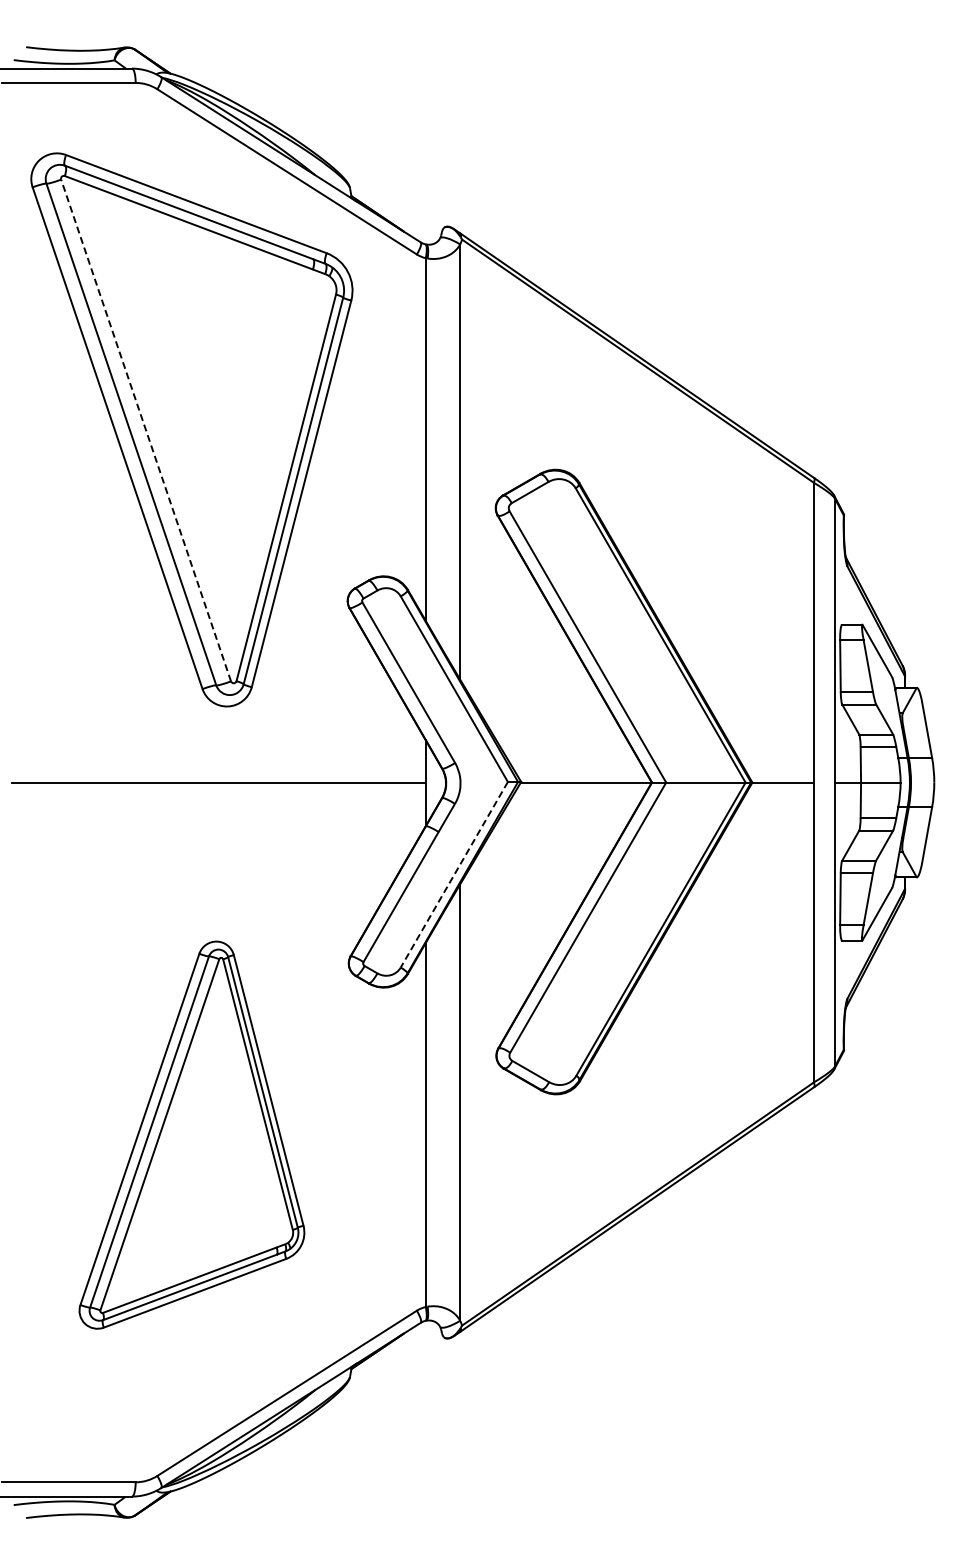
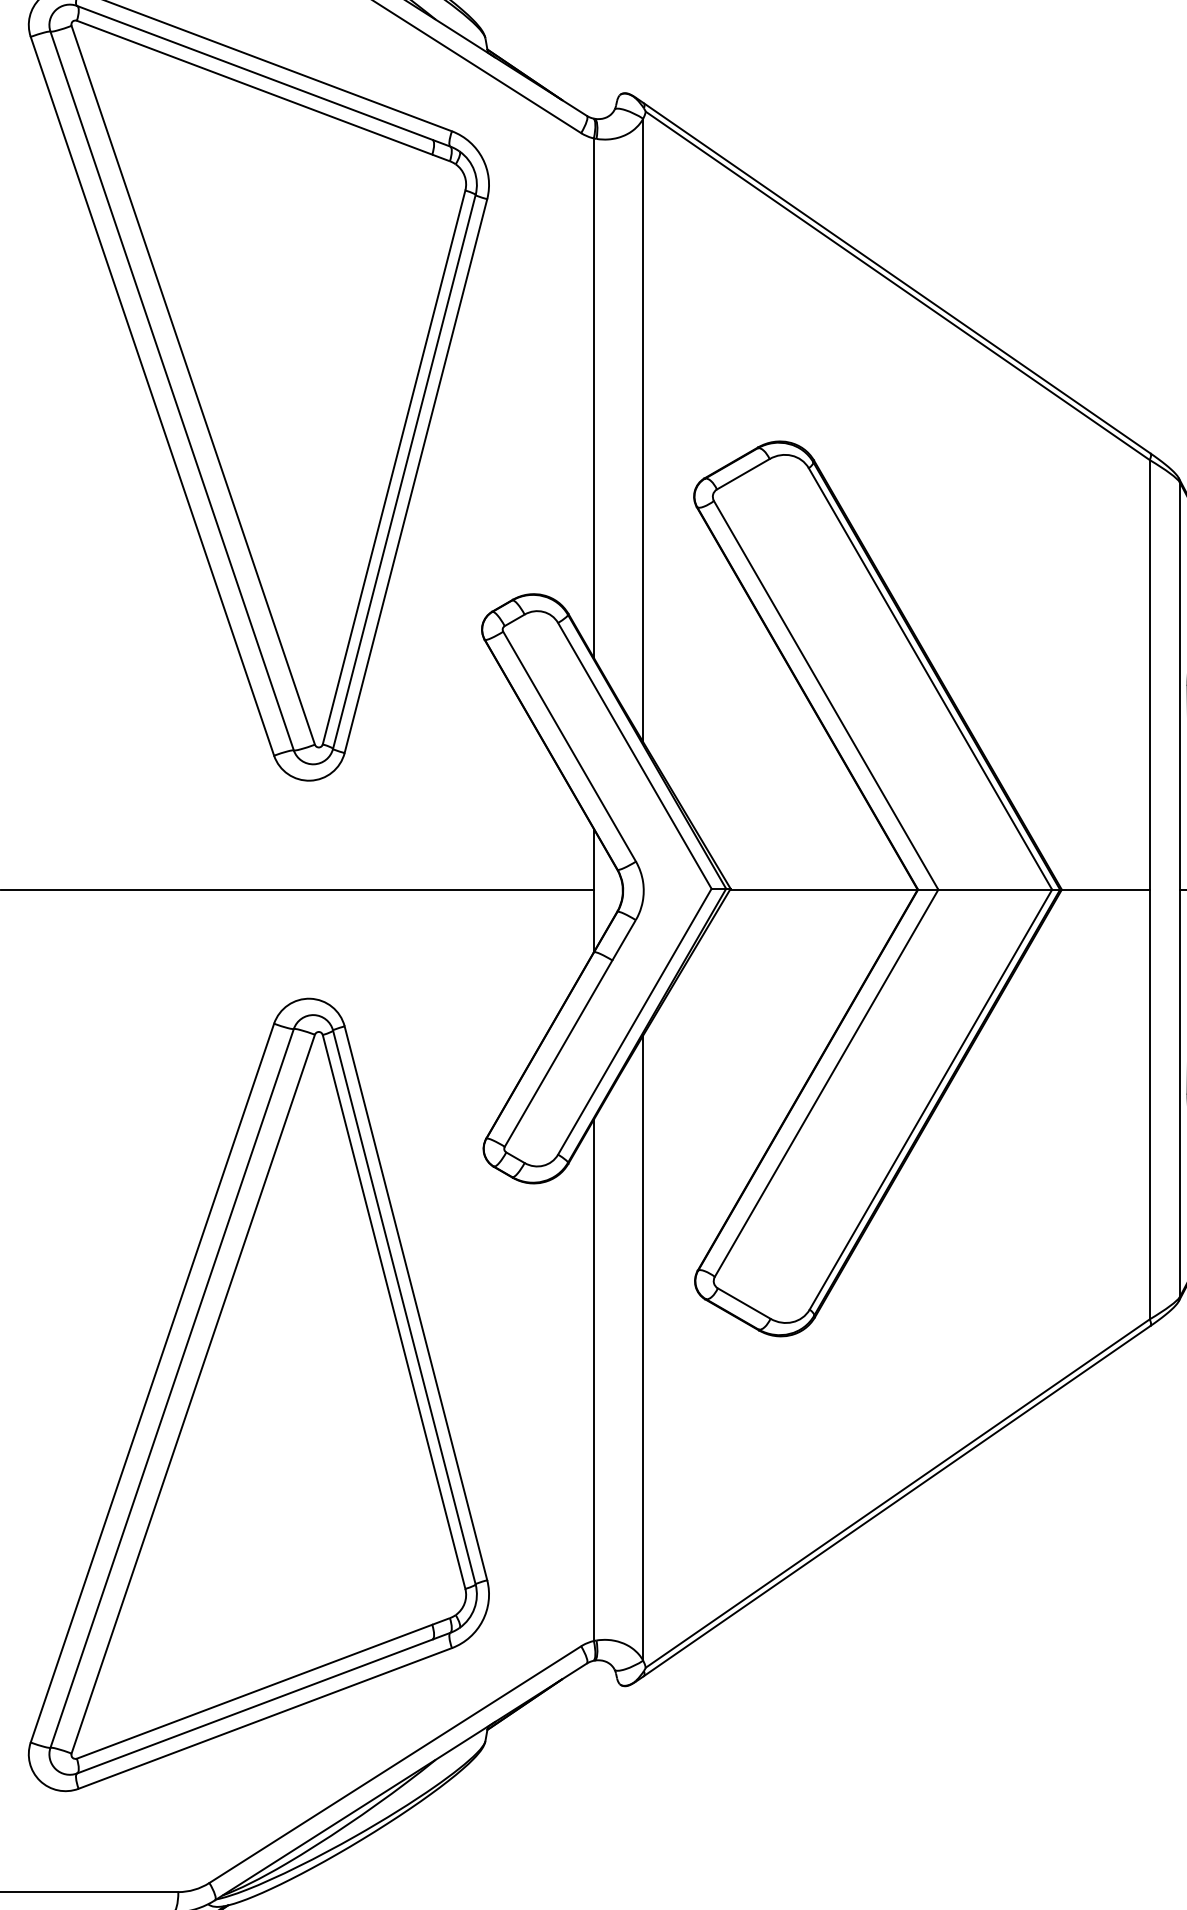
line: (146, 430) -> (193, 385), dashed -> solid
line: (454, 875) -> (635, 1022), dashed -> solid
part: (191, 1134) -> (258, 1393), size x1.43

